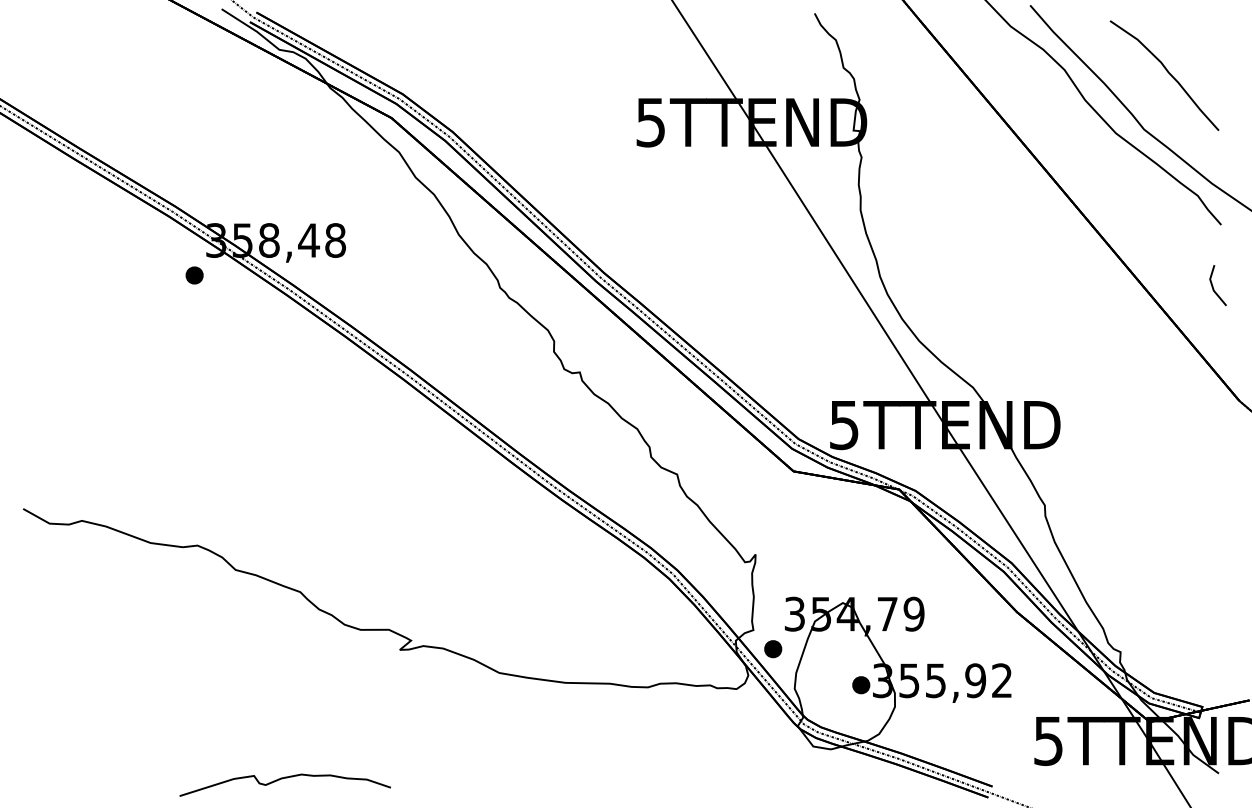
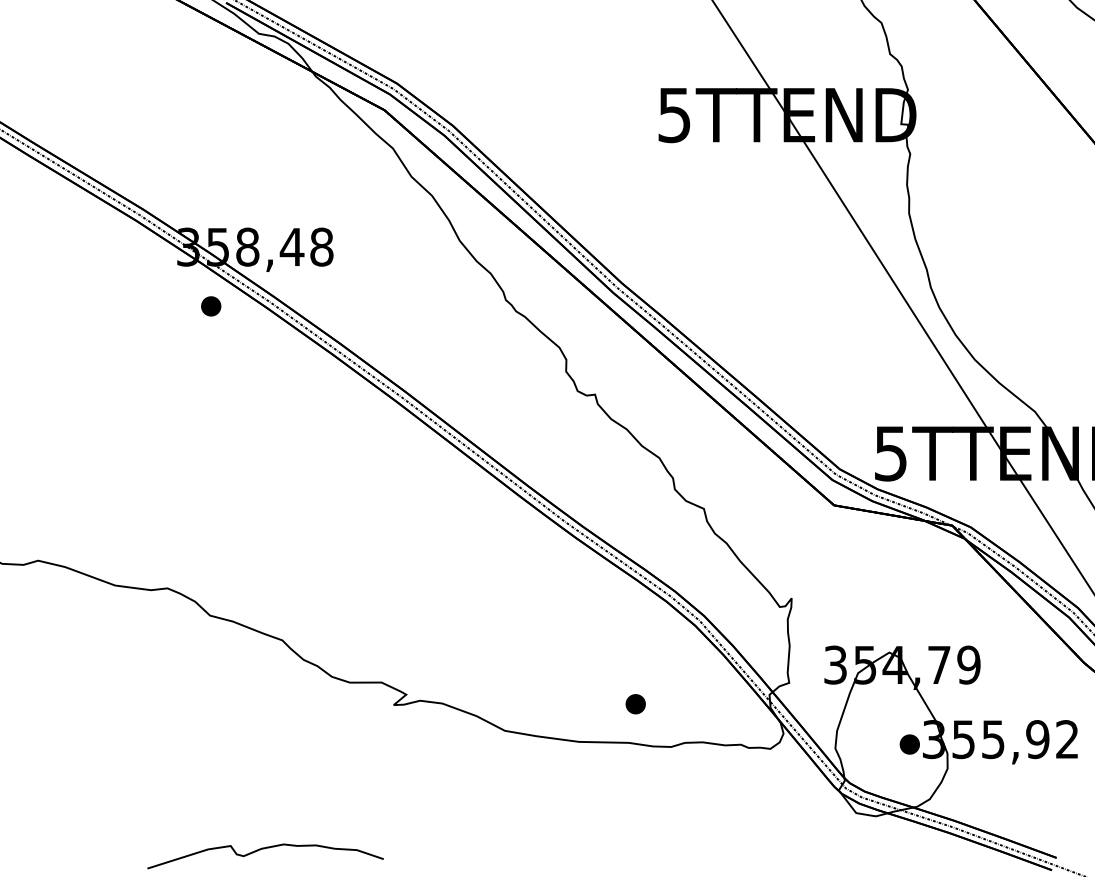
part: (194, 275) -> (211, 306), moved
part: (773, 649) -> (636, 704), moved

